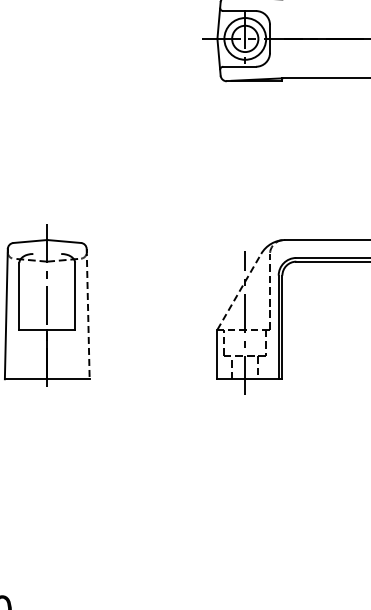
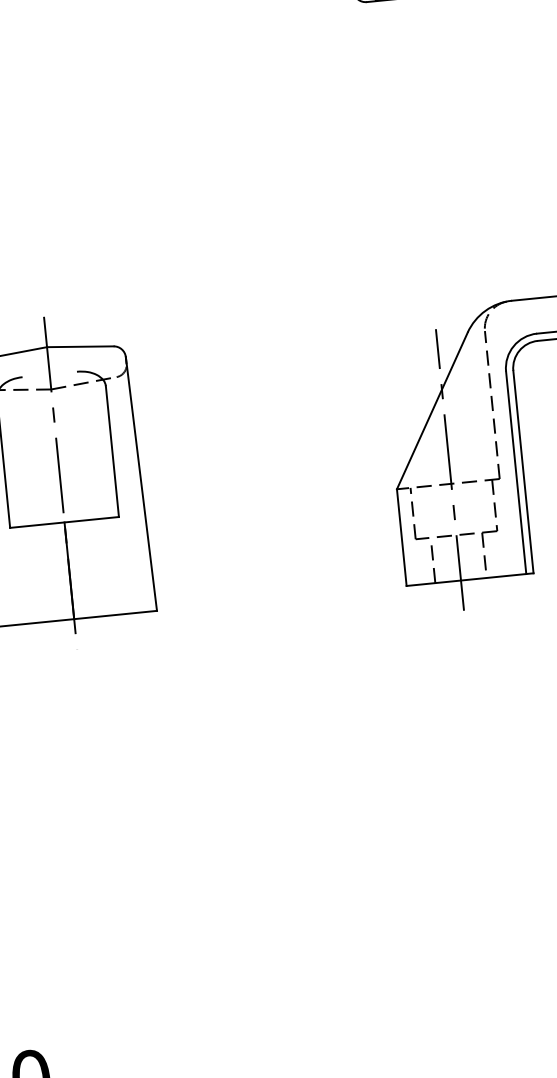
line: (239, 291) -> (432, 410), dashed -> solid
line: (88, 314) -> (142, 484), dashed -> solid

